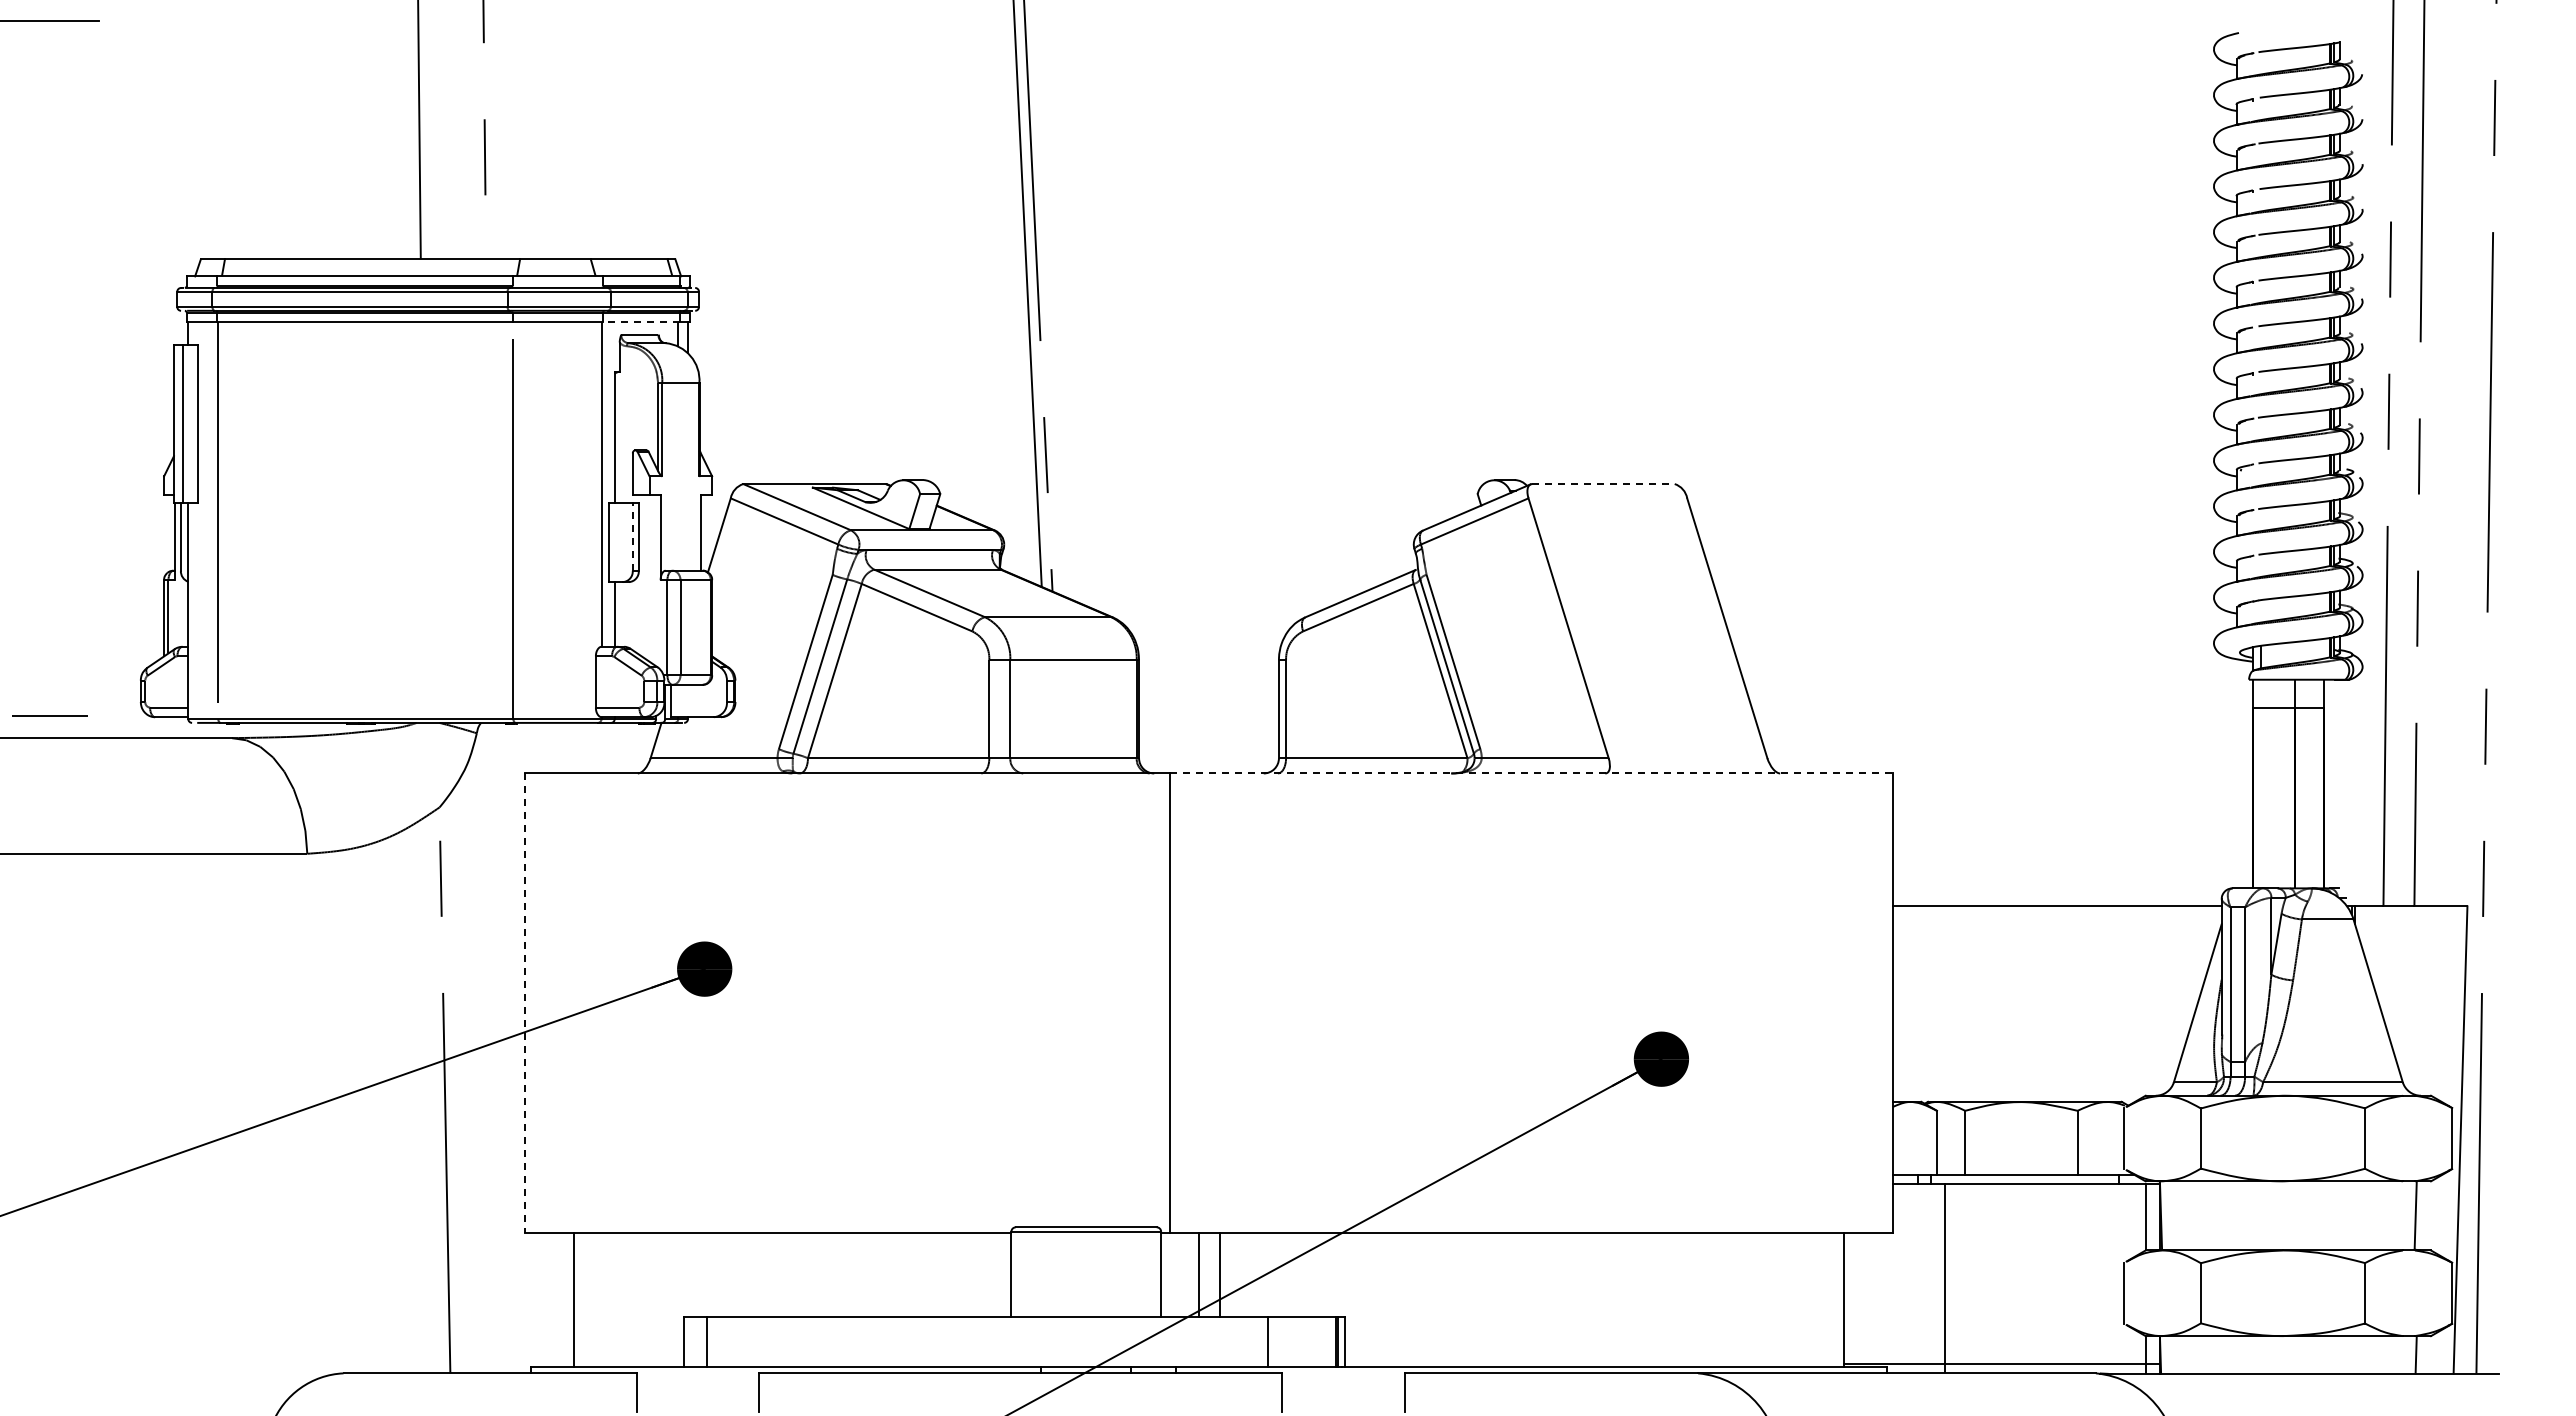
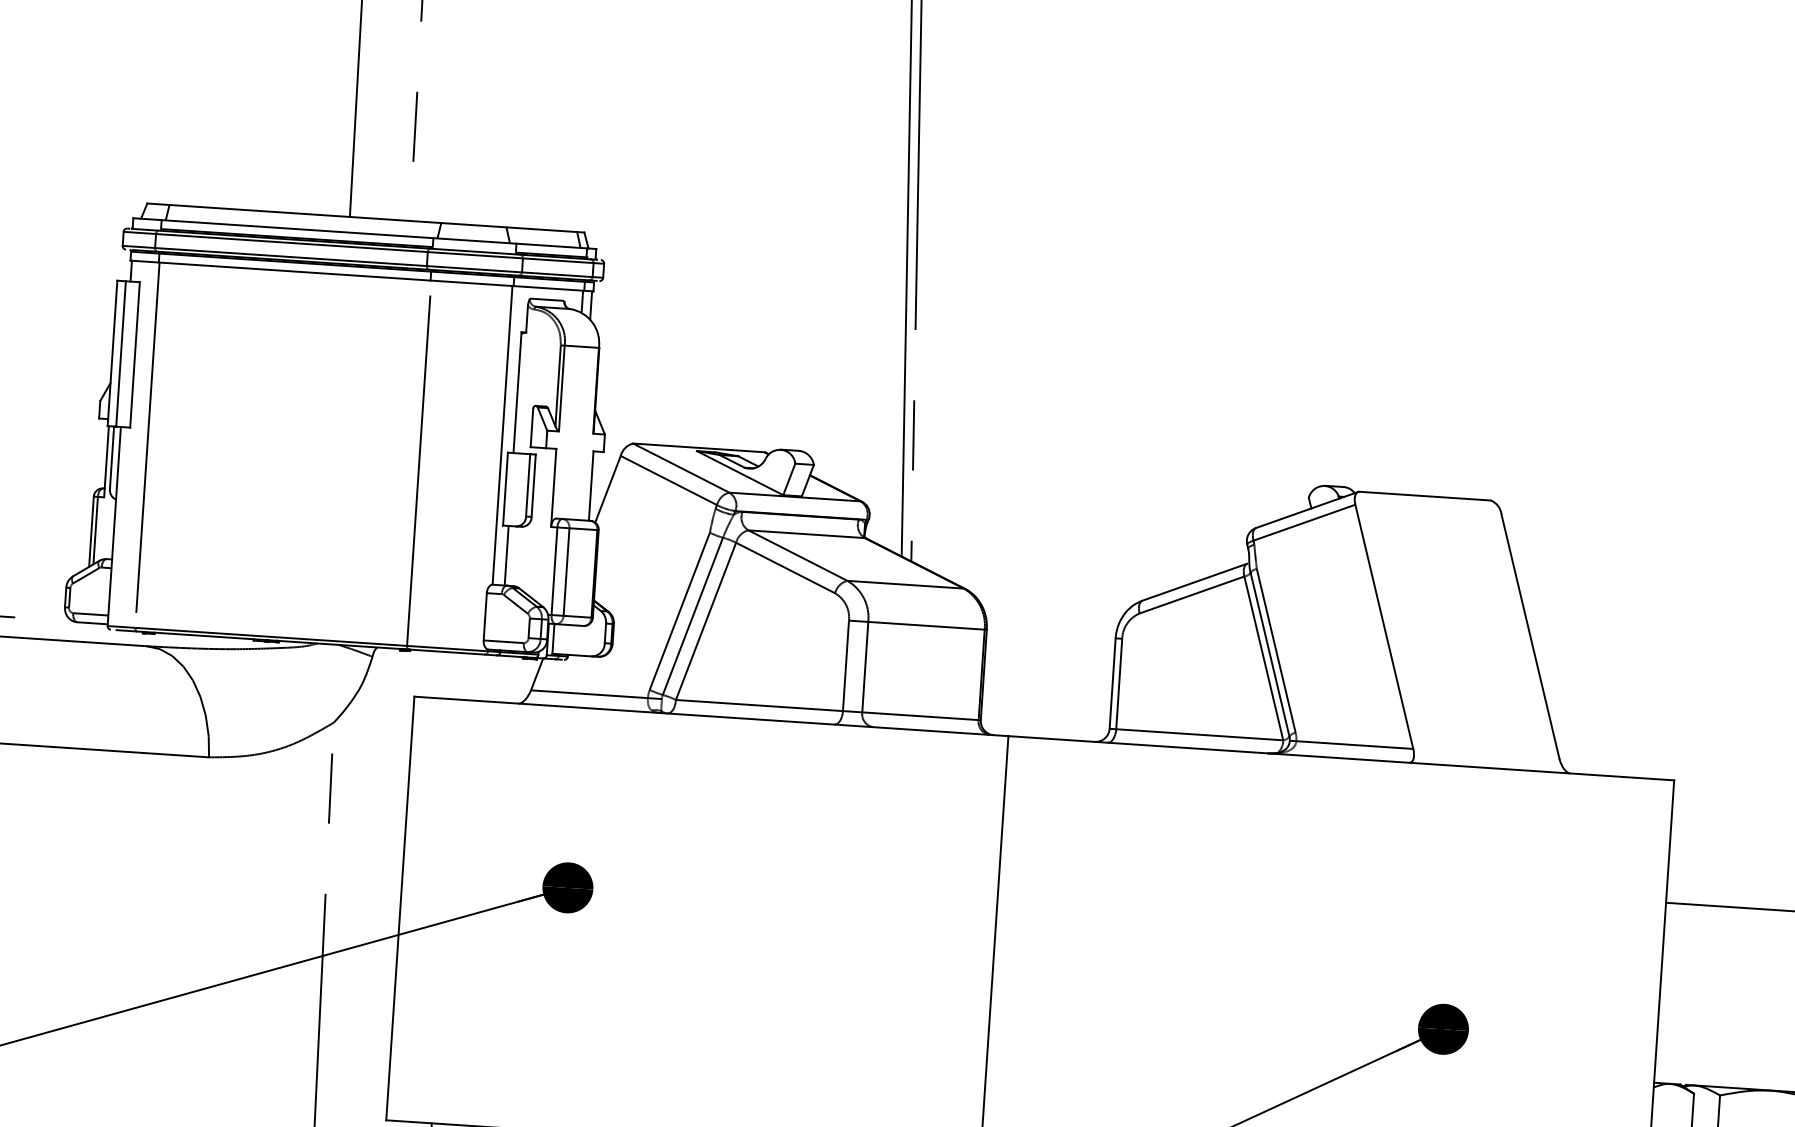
line: (640, 322) -> (548, 288), dashed -> solid
line: (1603, 484) -> (1425, 496), dashed -> solid
line: (632, 536) -> (527, 485), dashed -> solid
line: (1532, 773) -> (1342, 758), dashed -> solid
line: (525, 1003) -> (400, 908), dashed -> solid

